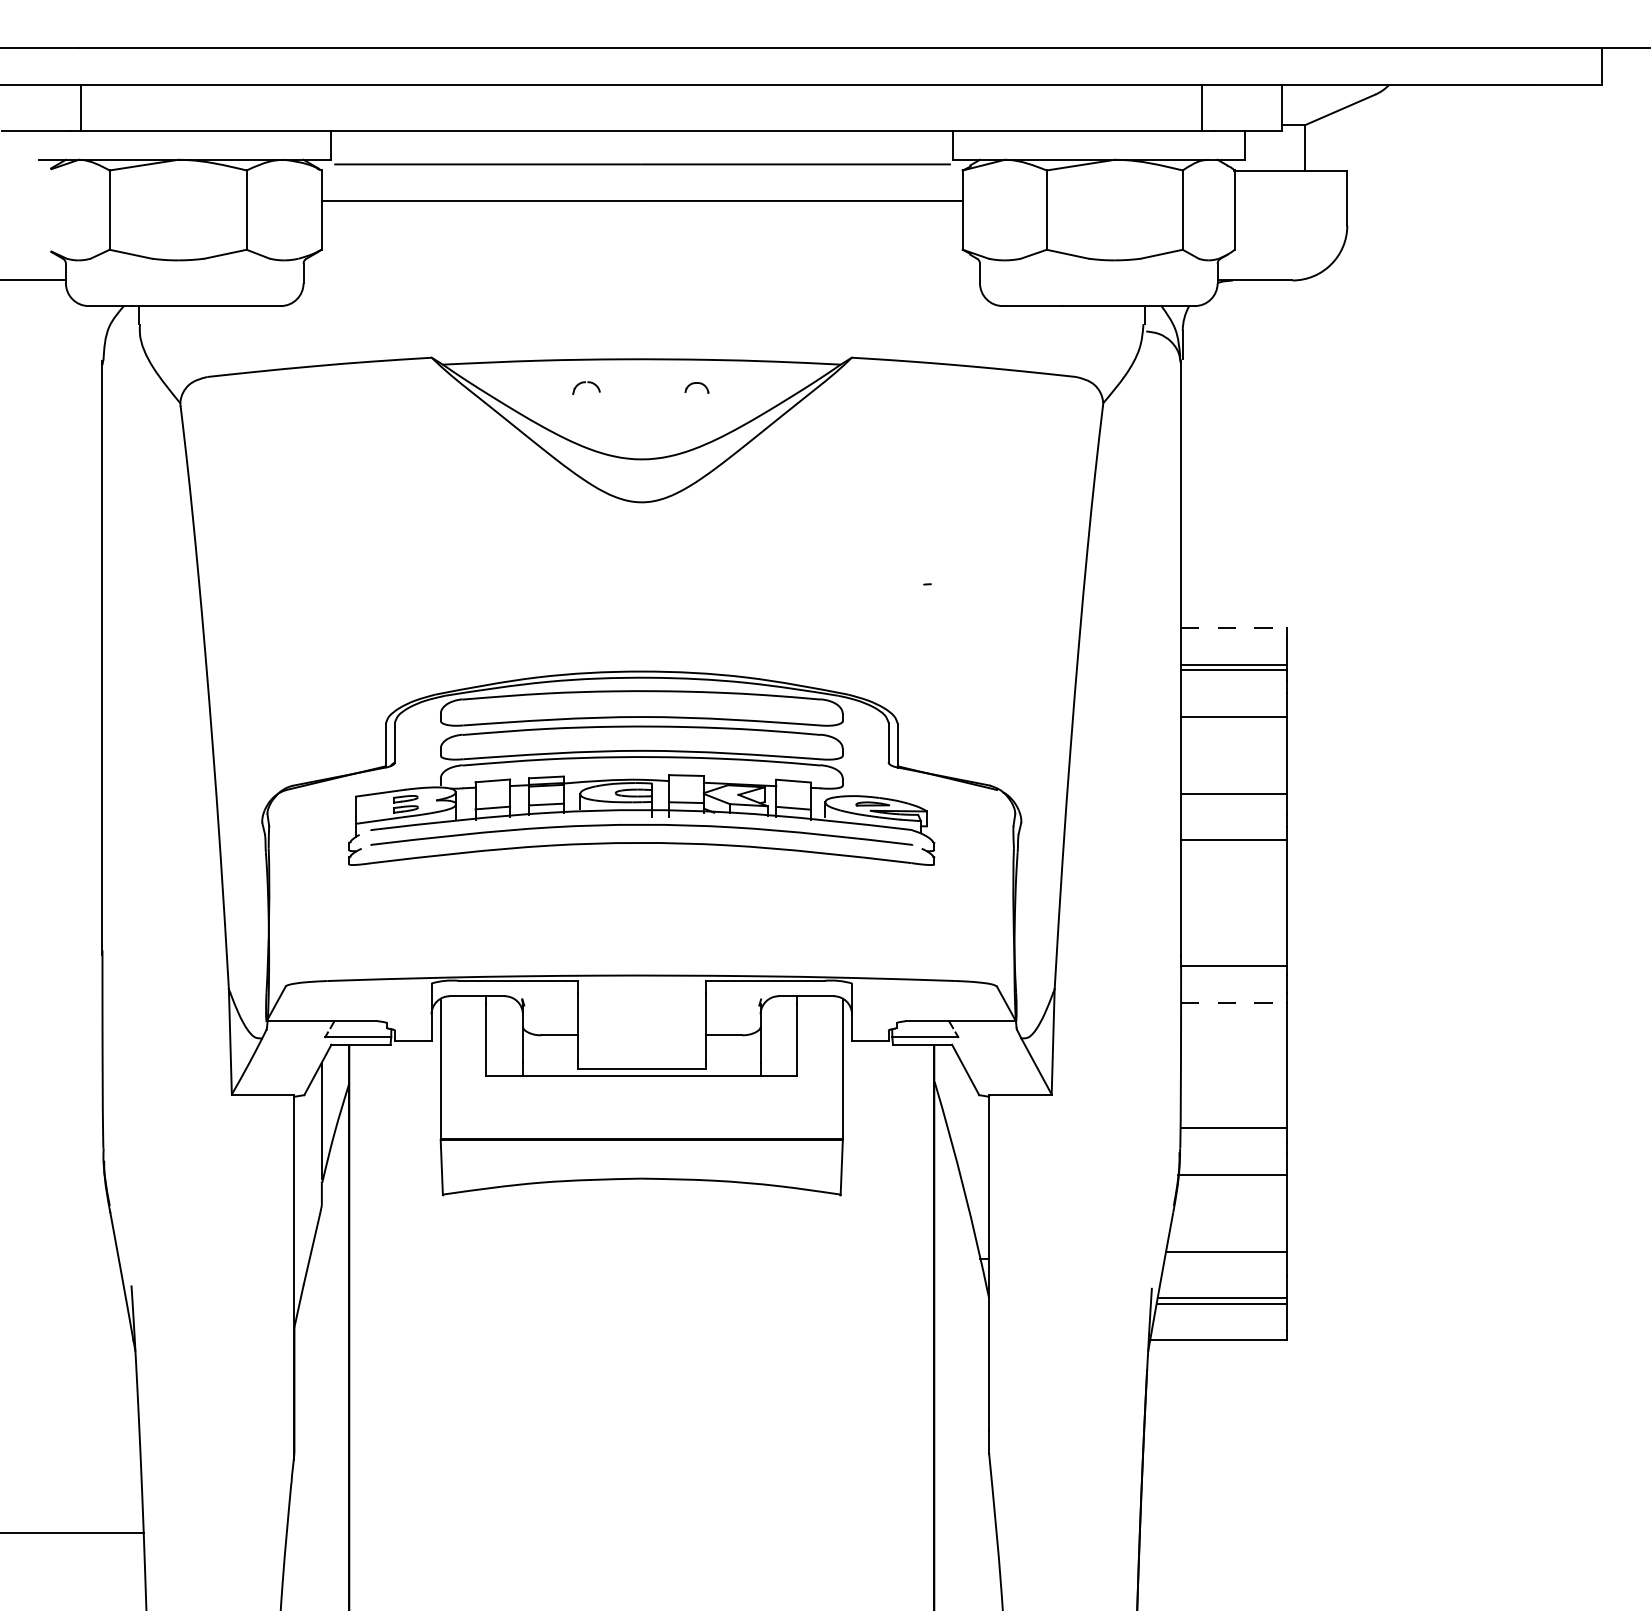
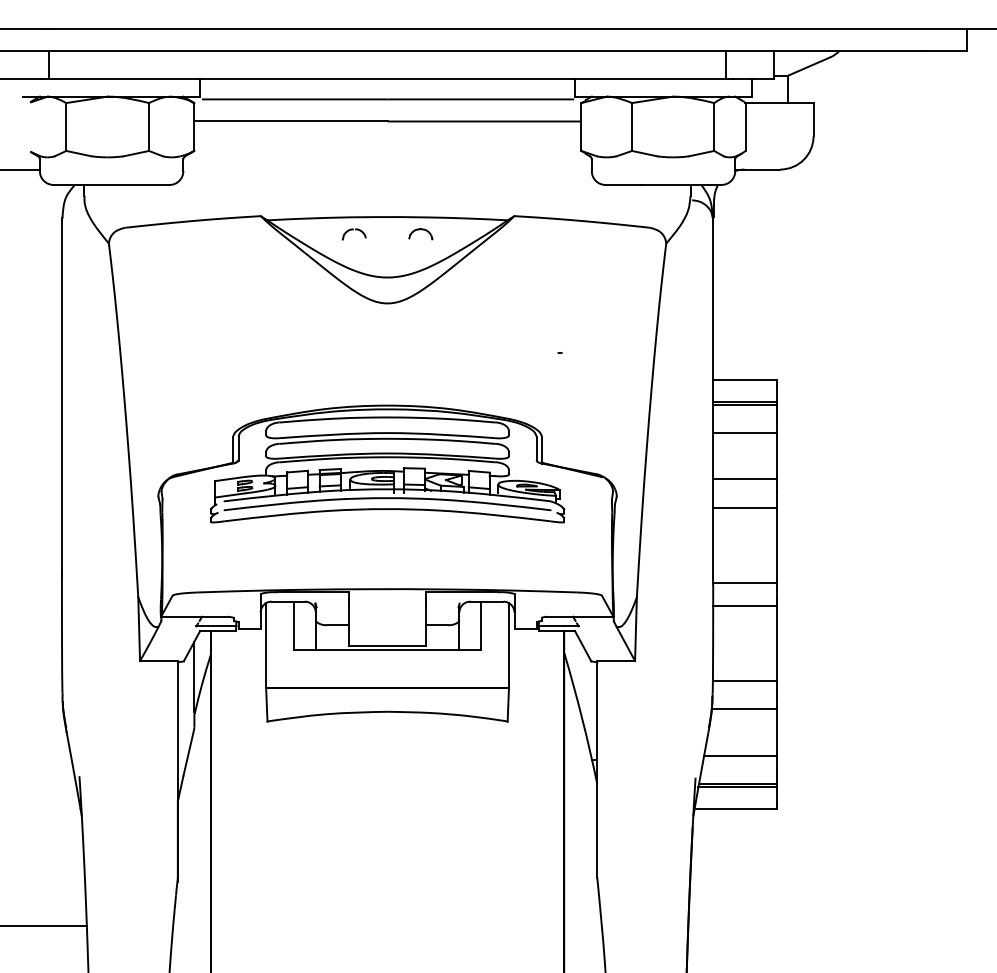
part: (585, 388) -> (353, 234), size x1.43
part: (696, 388) -> (420, 234), size x1.67
line: (1234, 628) -> (745, 379), dashed -> solid
line: (1234, 1002) -> (745, 605), dashed -> solid

